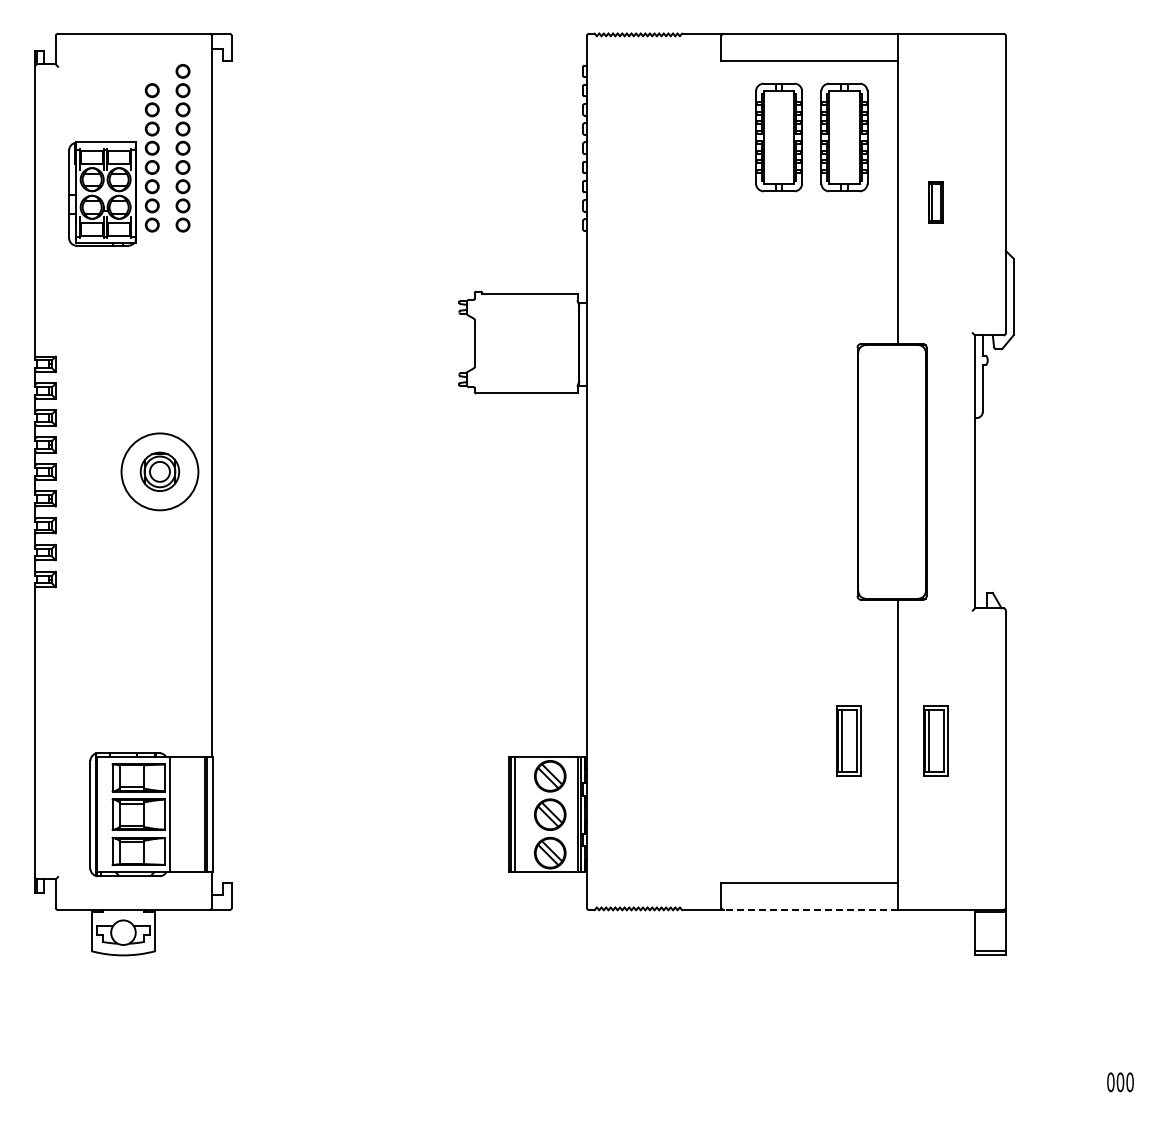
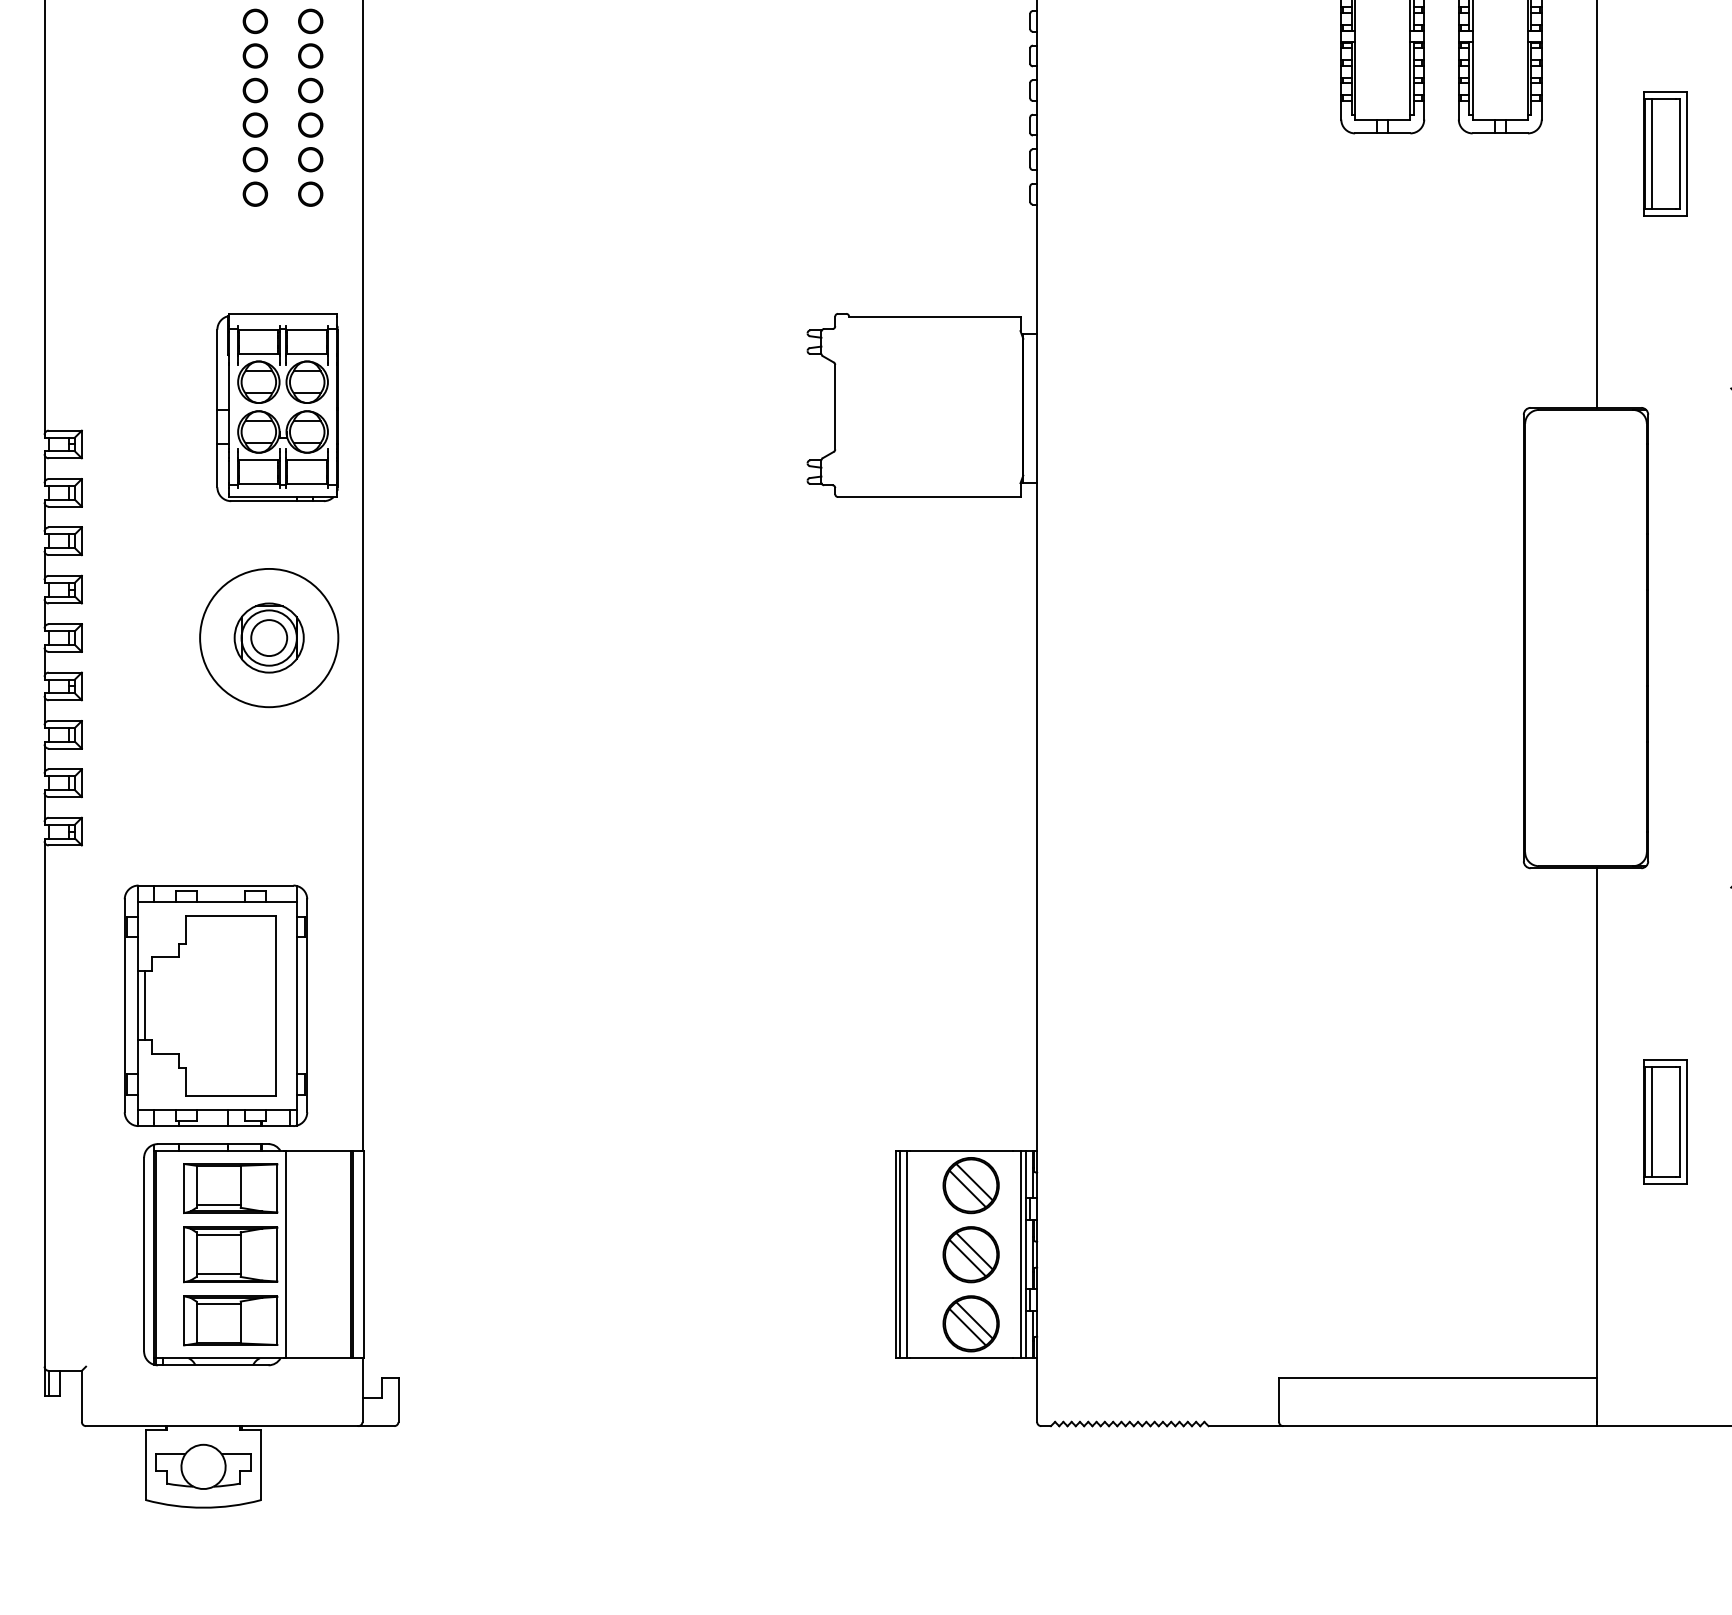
part: (102, 193) -> (277, 407), moved
part: (935, 202) -> (1664, 153), size x1.67
part: (129, 676) -> (214, 1006), added
part: (848, 740) -> (1507, 1121), removed
line: (810, 910) -> (1439, 1426), dashed -> solid

